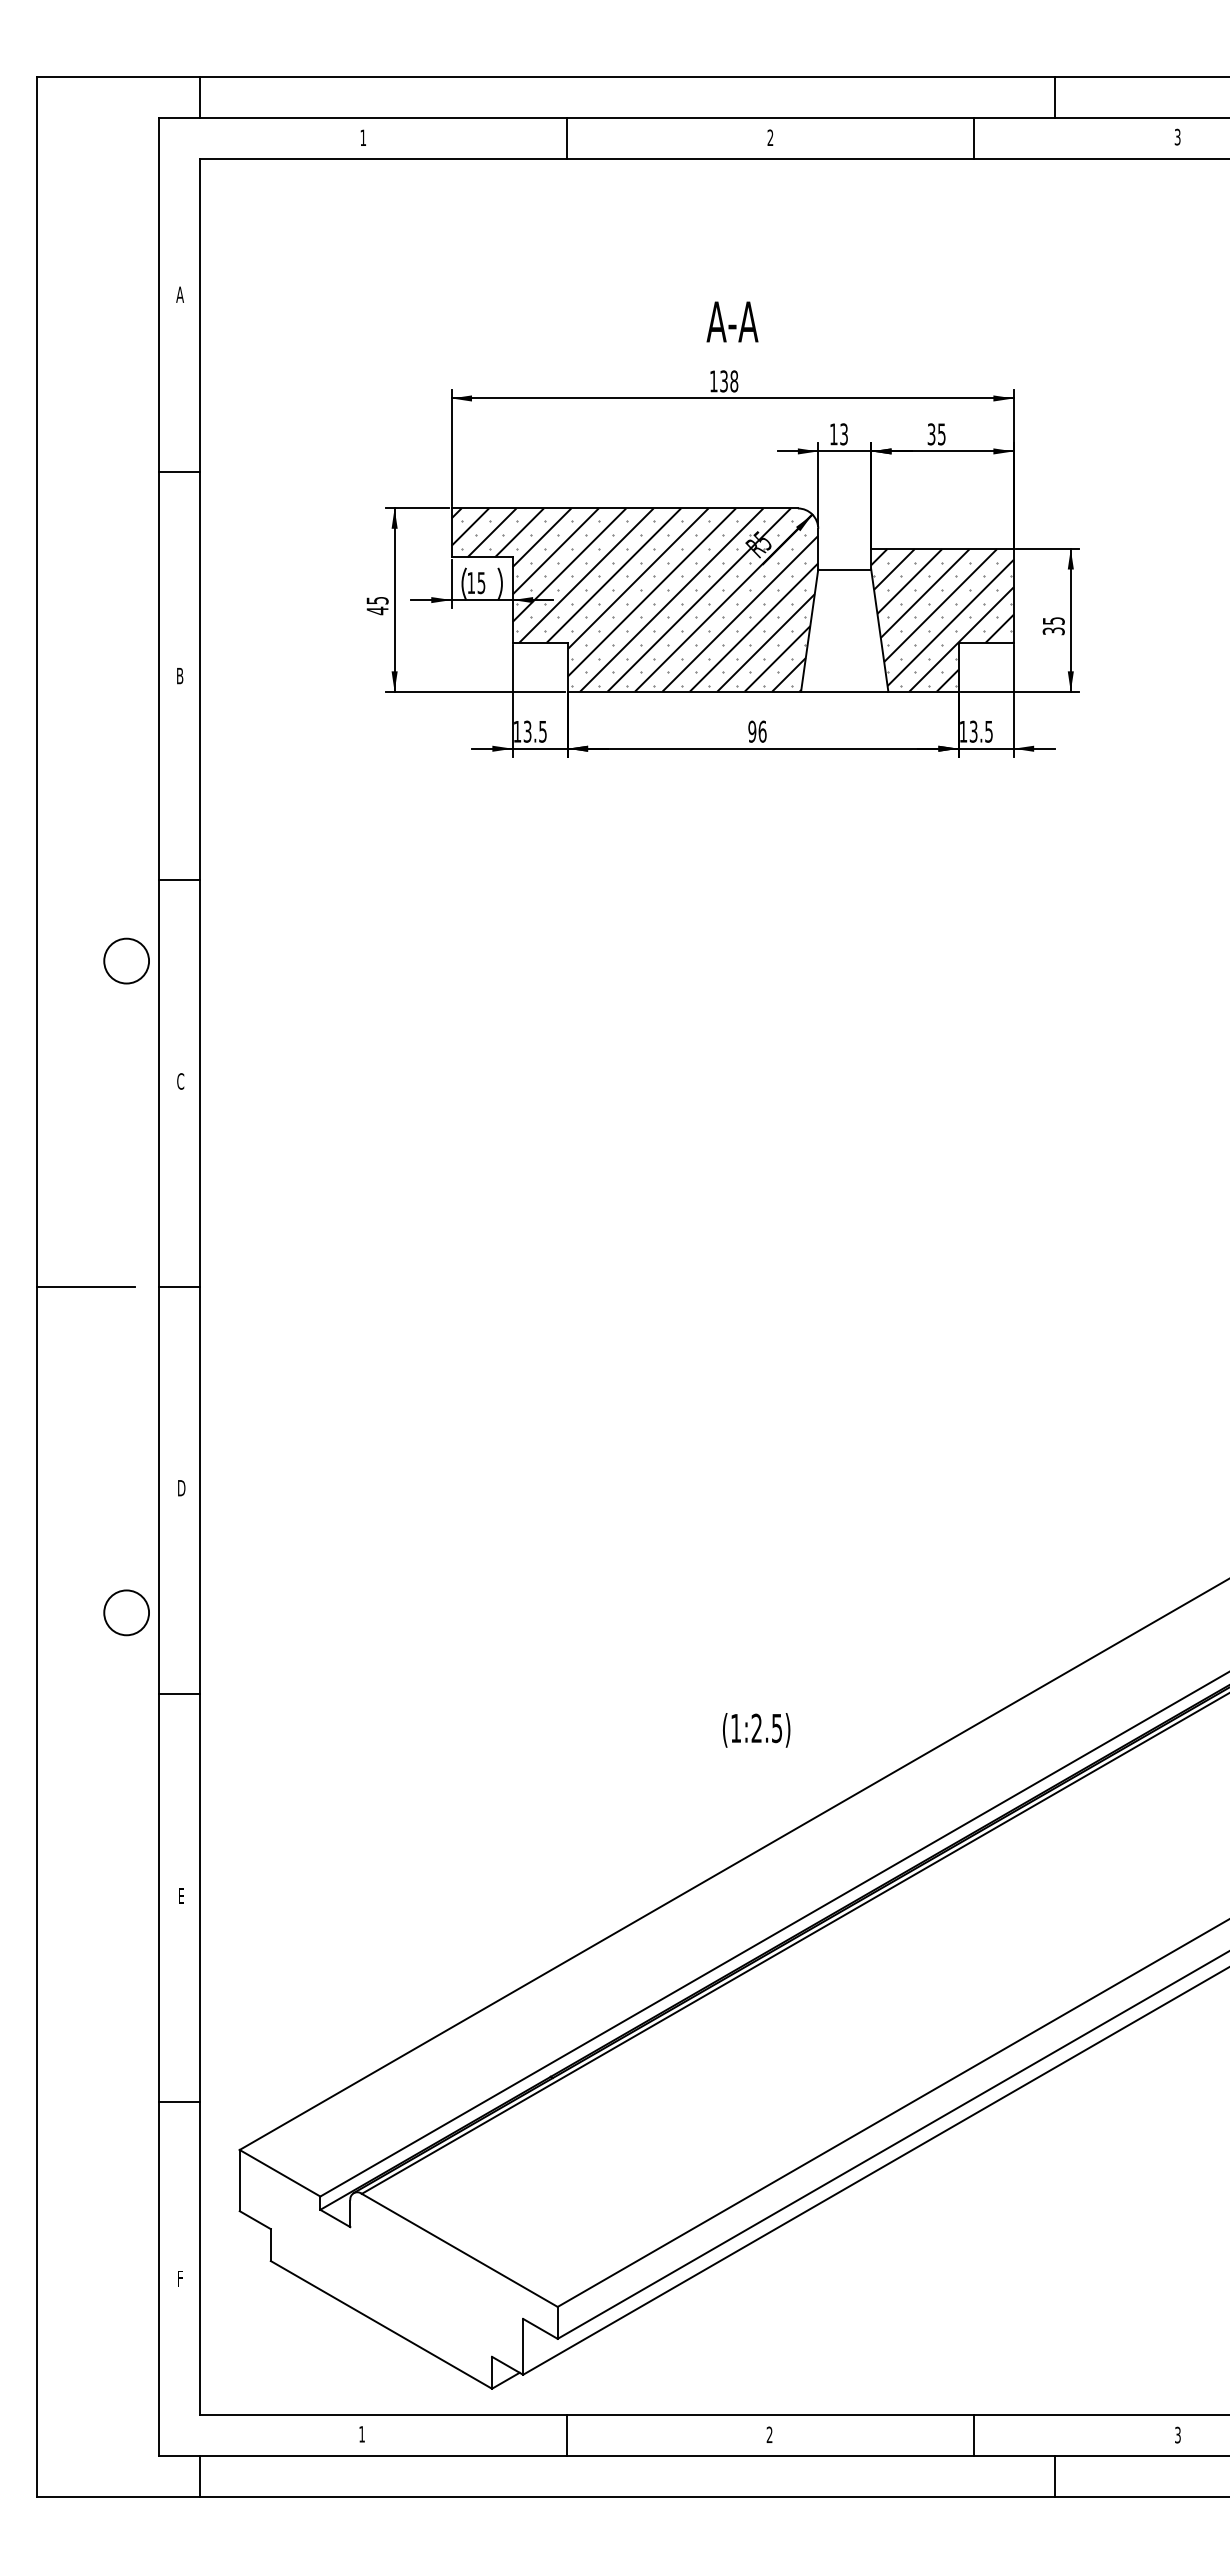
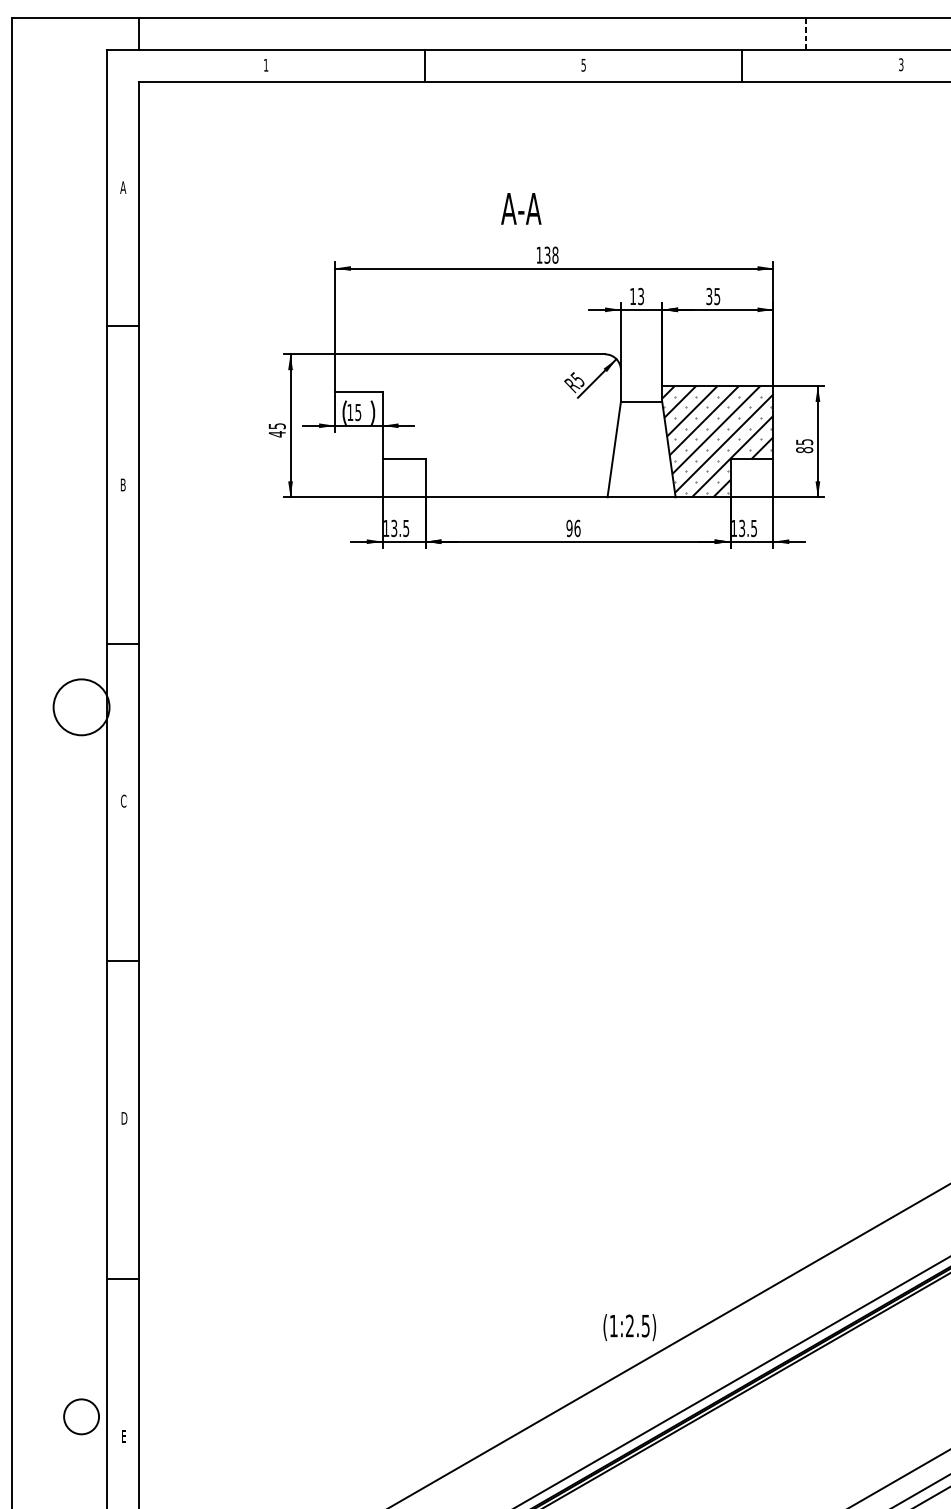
line: (1055, 97) -> (805, 33), solid -> dashed
text: (770, 137) -> (583, 65), 2 -> 5
text: (732, 321) -> (521, 208), moved
hatch: (634, 599) -> (477, 425), removed
text: (1053, 631) -> (804, 450), 35 -> 85
circle: (126, 960) -> (81, 706), size x1.6
line: (85, 1287) -> (49, 961), removed
circle: (126, 1612) -> (81, 1416), moved
text: (756, 1730) -> (629, 1327), moved

